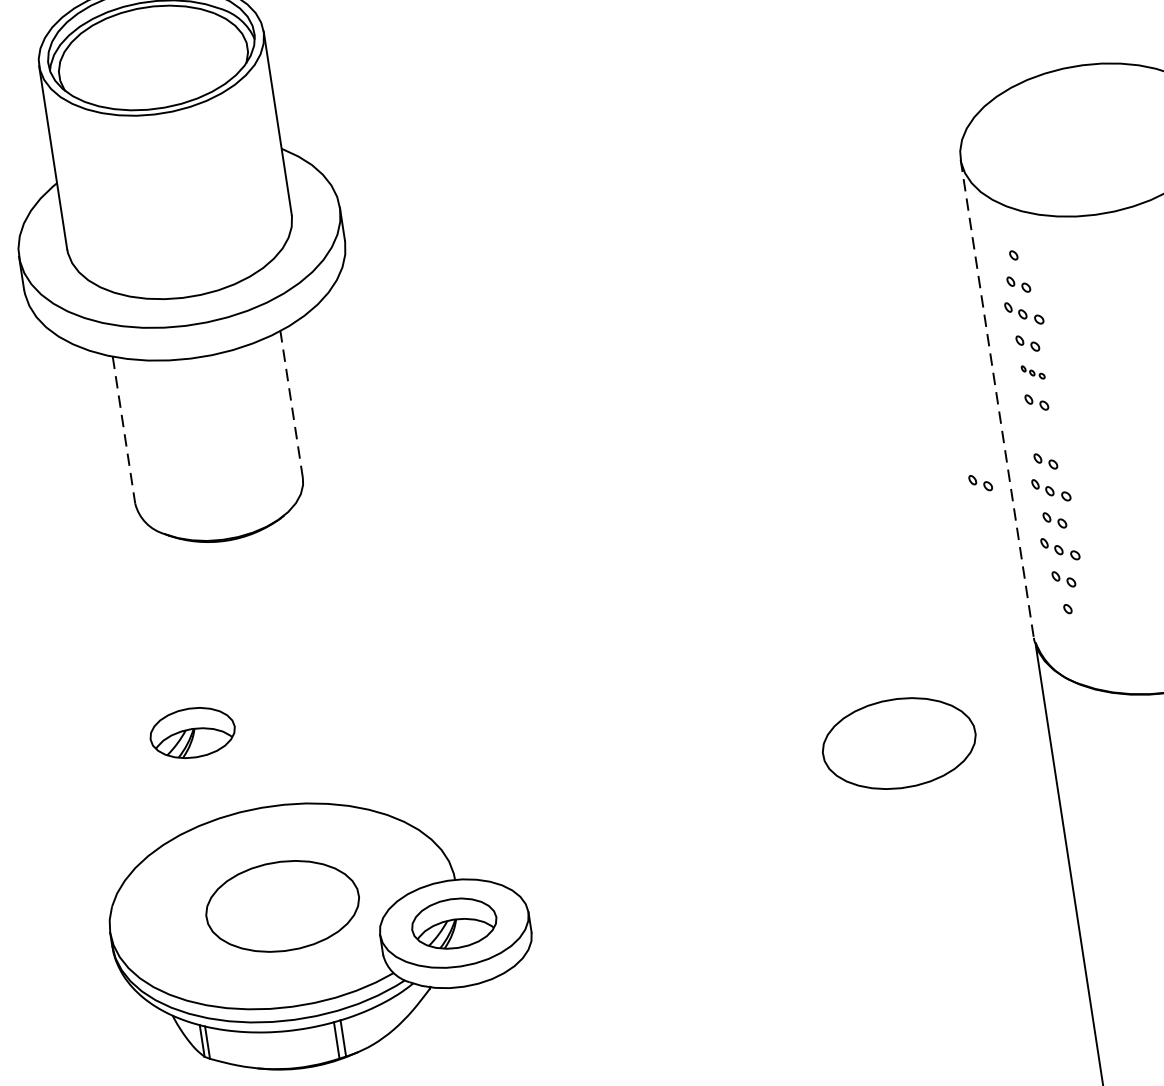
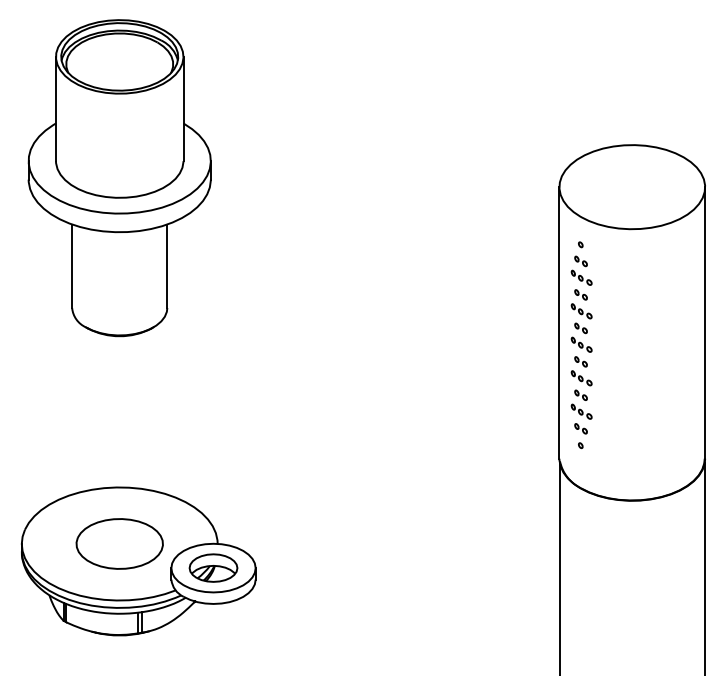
part: (1033, 372) -> (581, 311), size x1.67
line: (997, 397) -> (559, 322), dashed -> solid
line: (291, 404) -> (167, 266), dashed -> solid
line: (124, 430) -> (72, 266), dashed -> solid
part: (1041, 430) -> (581, 344), added
part: (979, 481) -> (542, 367), removed
part: (192, 731) -> (84, 439), removed
part: (898, 742) -> (475, 505), removed

